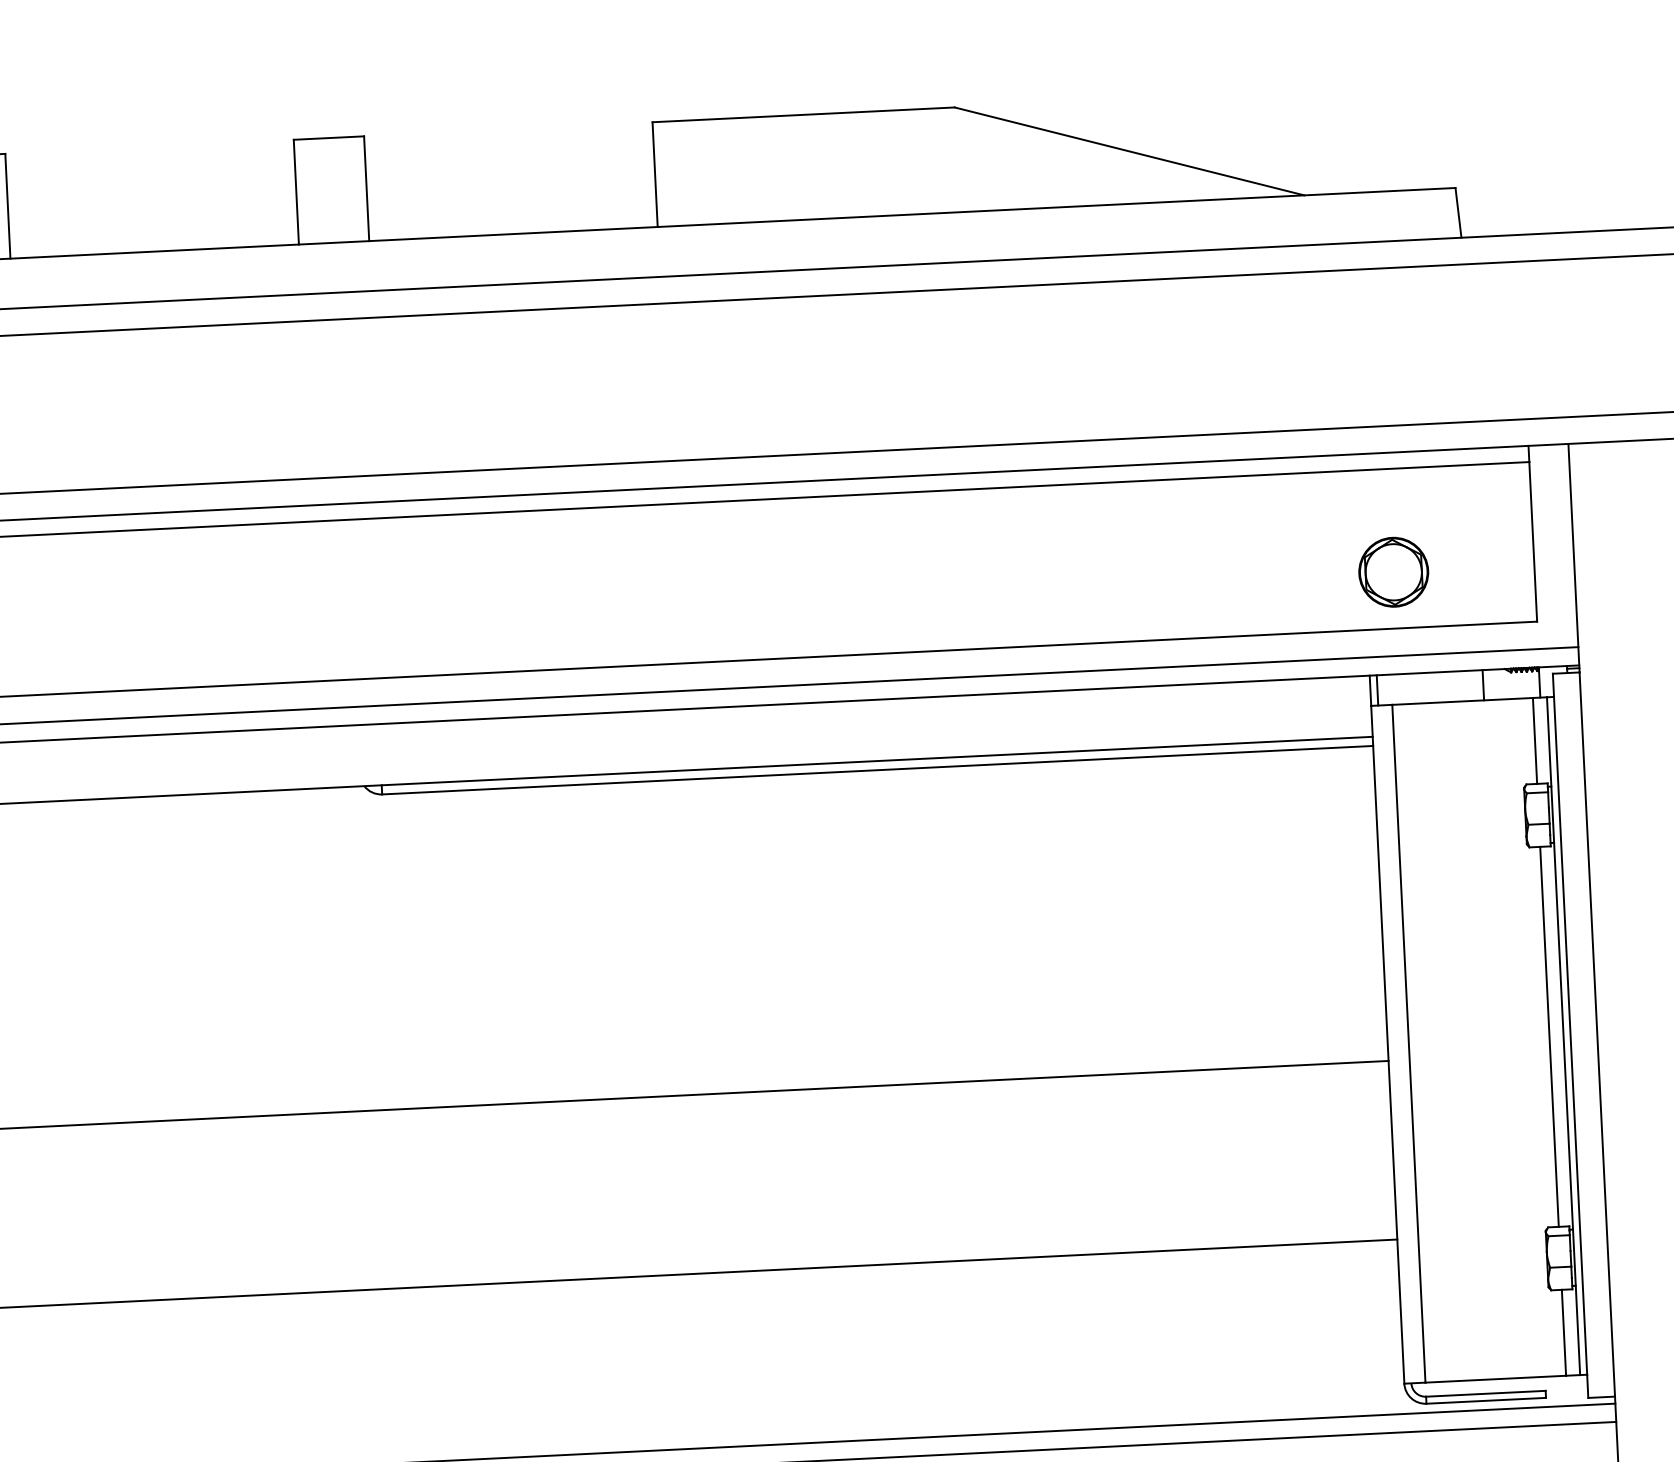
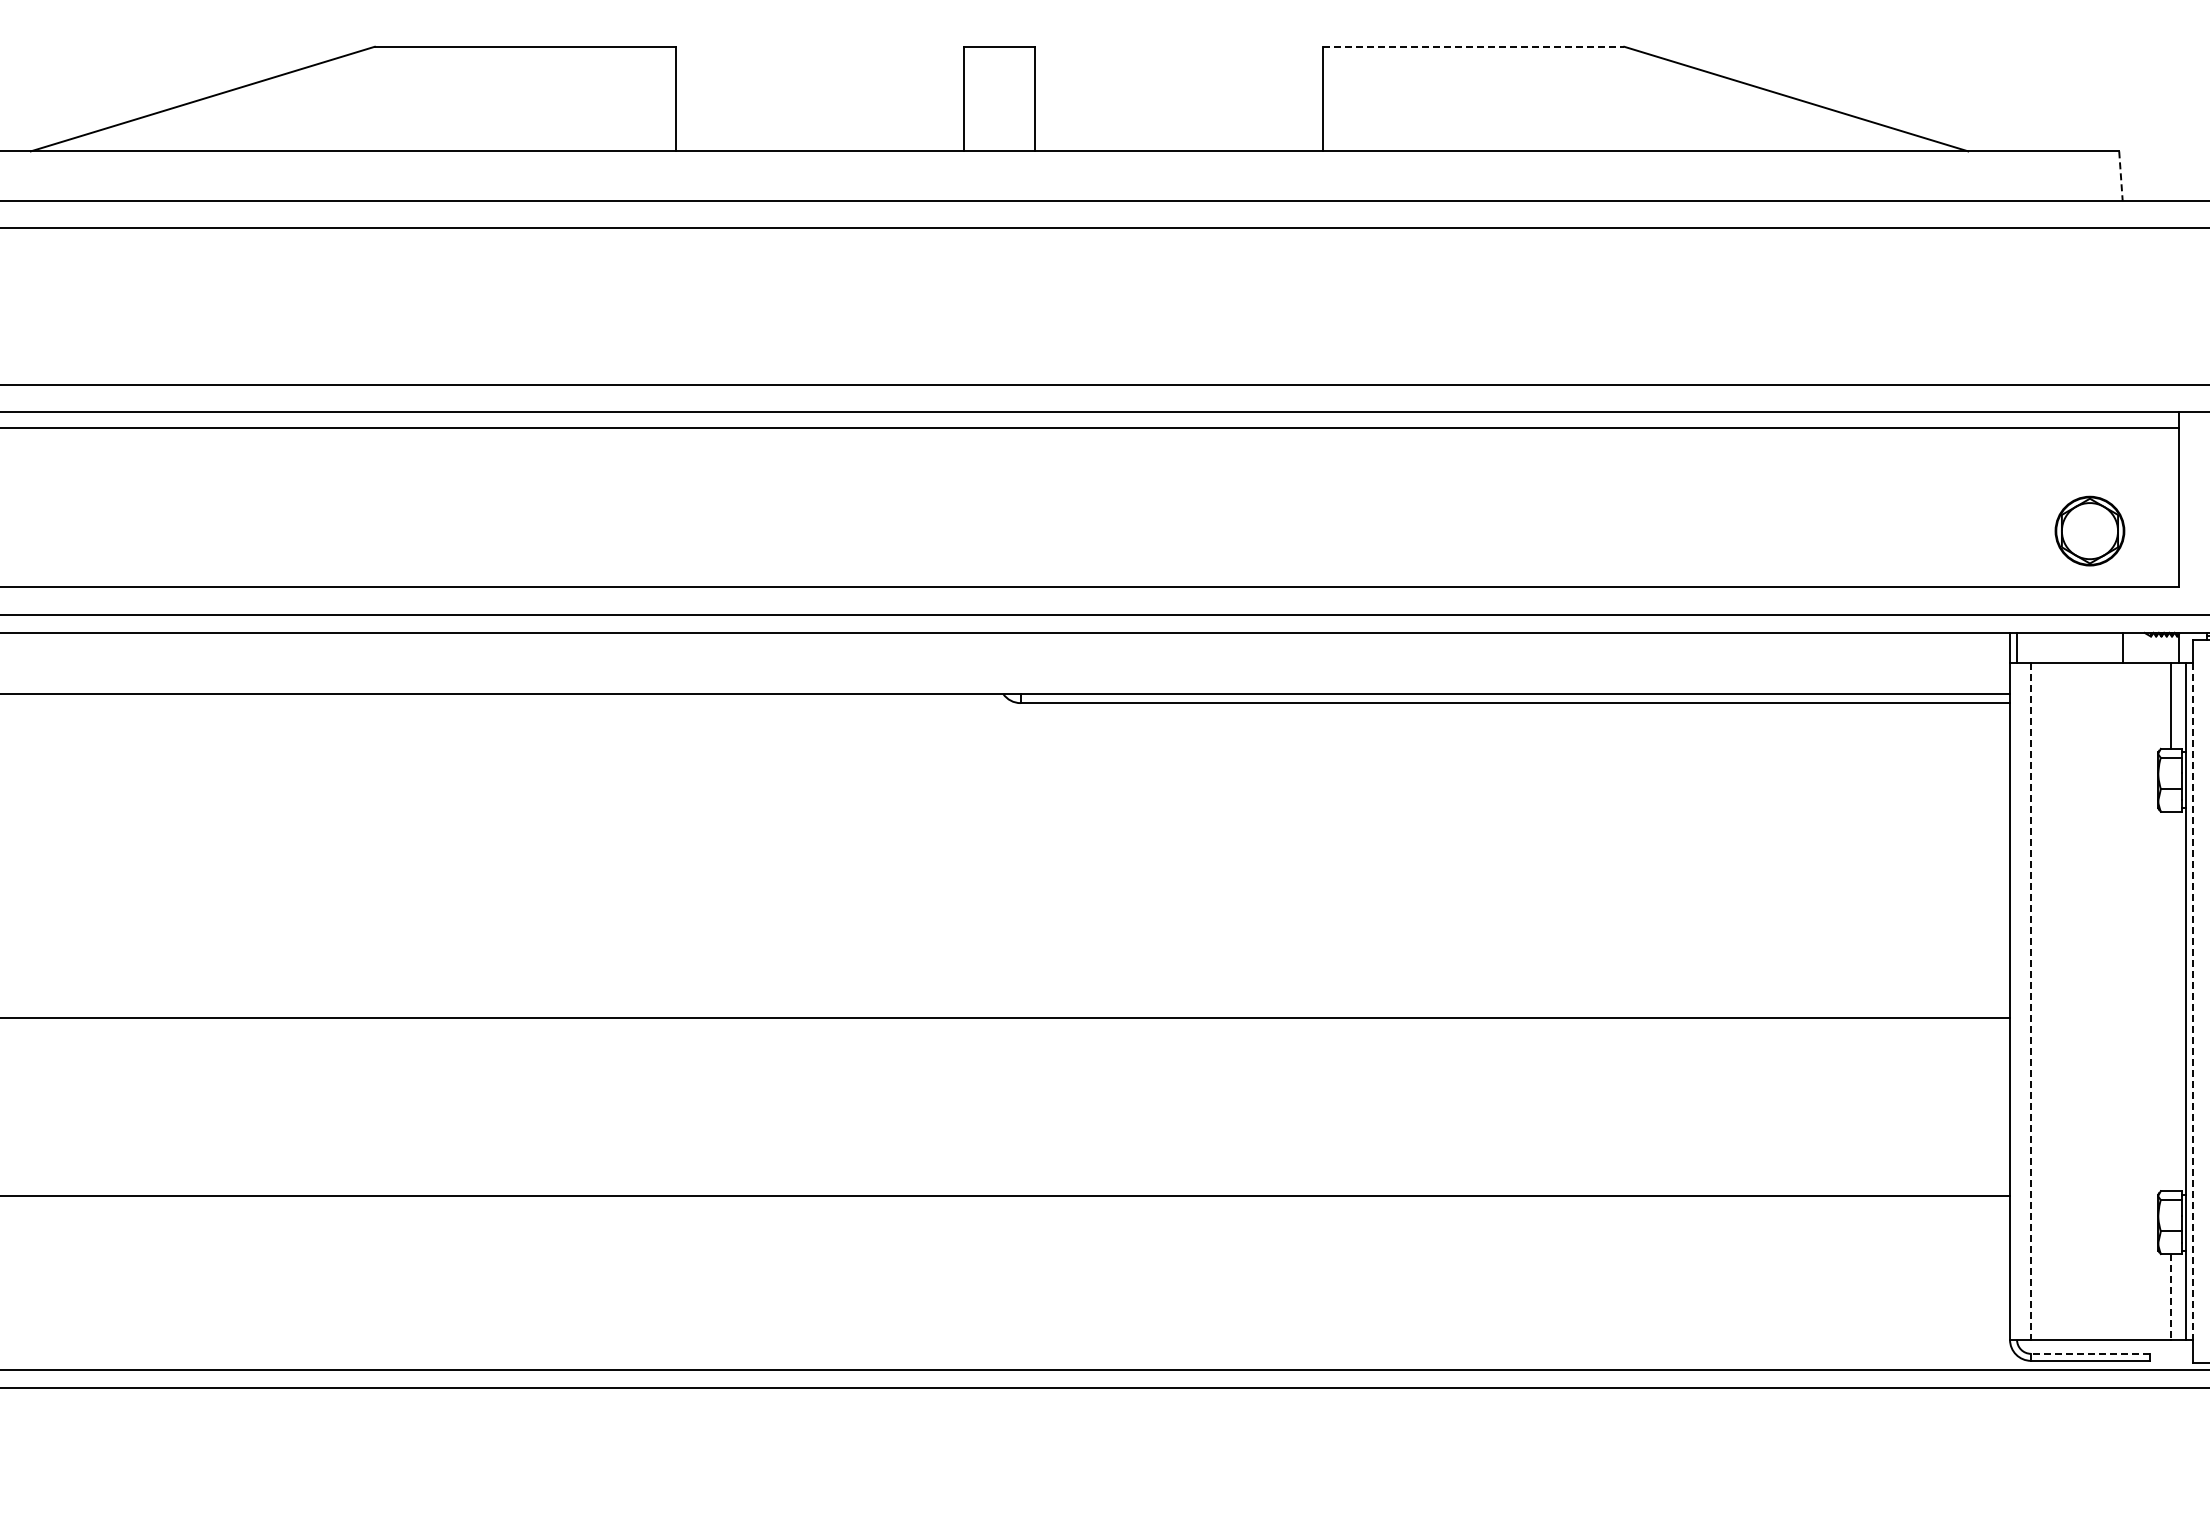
line: (803, 114) -> (1473, 46), solid -> dashed
line: (1458, 213) -> (2120, 176), solid -> dashed
part: (1393, 571) -> (2089, 530), moved
line: (1570, 1035) -> (2192, 1001), solid -> dashed
line: (1549, 1036) -> (2171, 1001), removed
line: (1409, 1043) -> (2031, 1001), solid -> dashed
line: (1563, 1332) -> (2171, 1296), solid -> dashed
line: (1485, 1393) -> (2090, 1353), solid -> dashed

